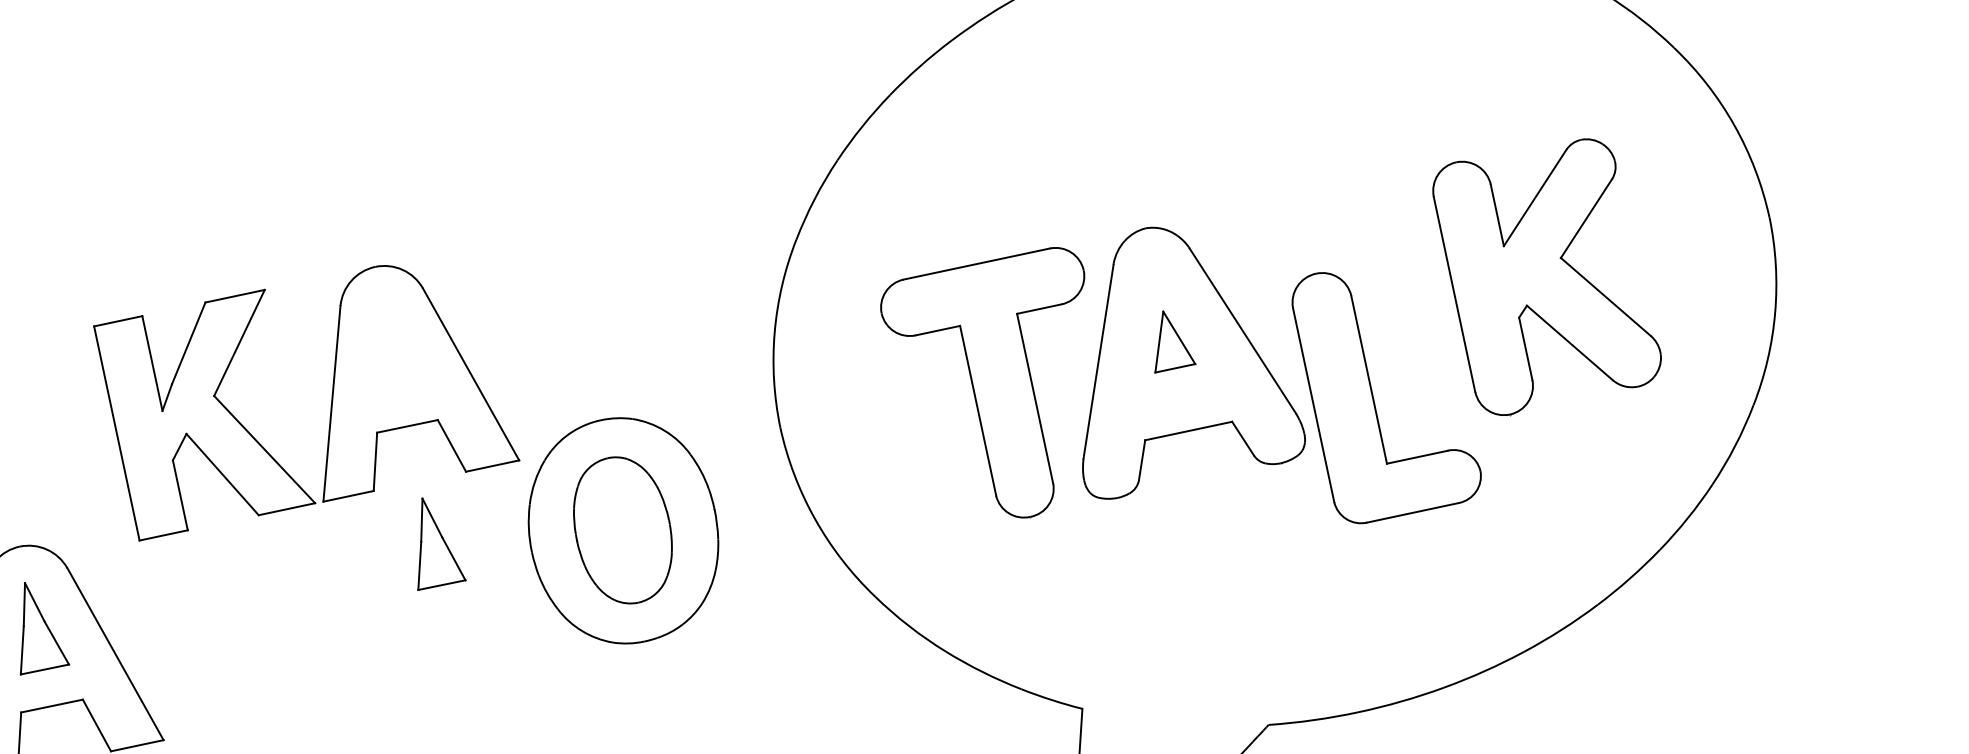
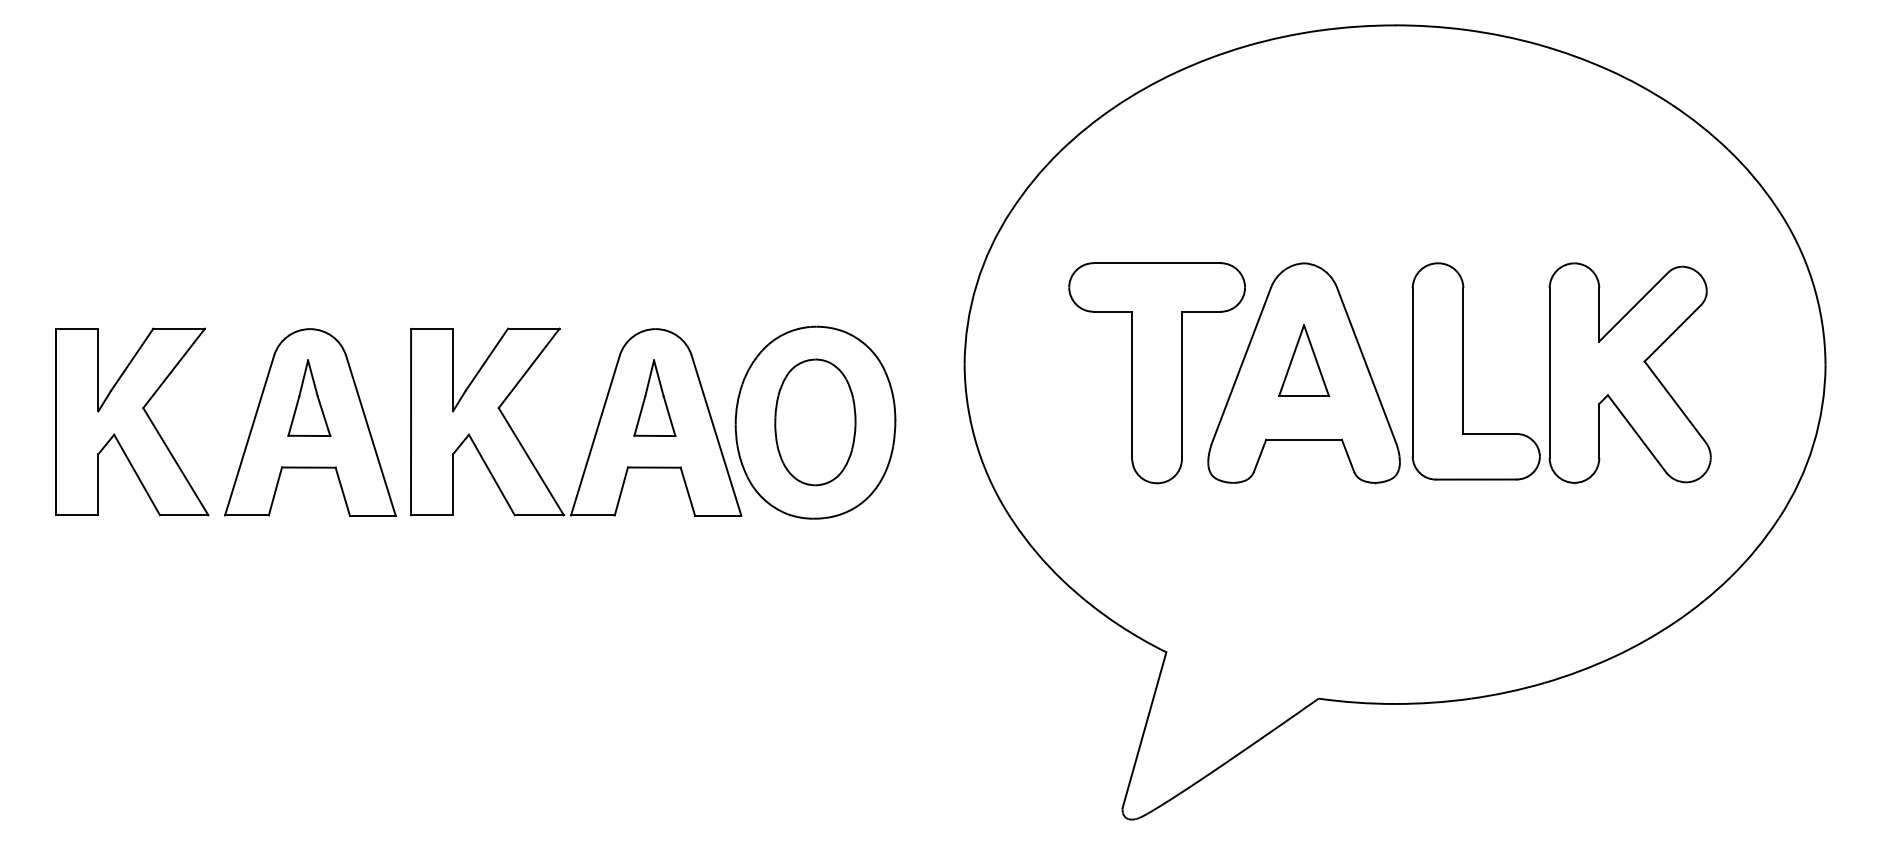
part: (1168, 340) -> (1303, 360), size x1.43
part: (1371, 391) -> (1463, 371), moved
part: (331, 394) -> (596, 427), moved

